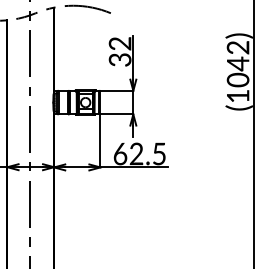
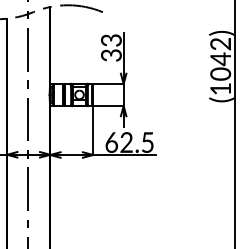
text: (123, 43) -> (114, 40), 32 -> 33

